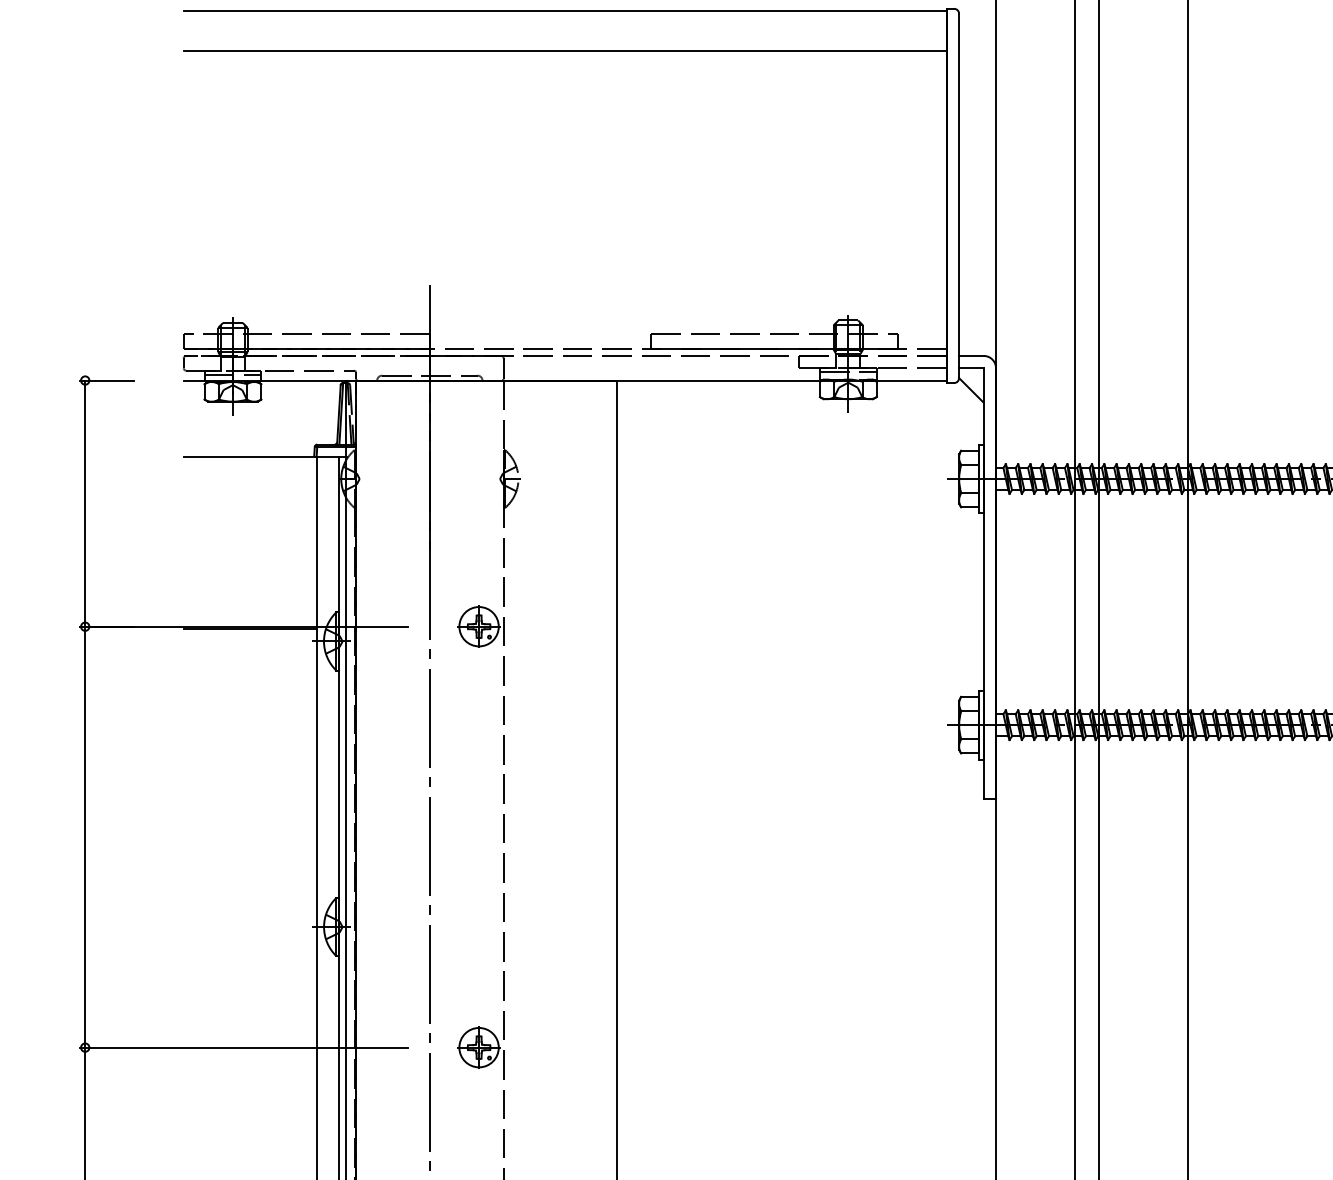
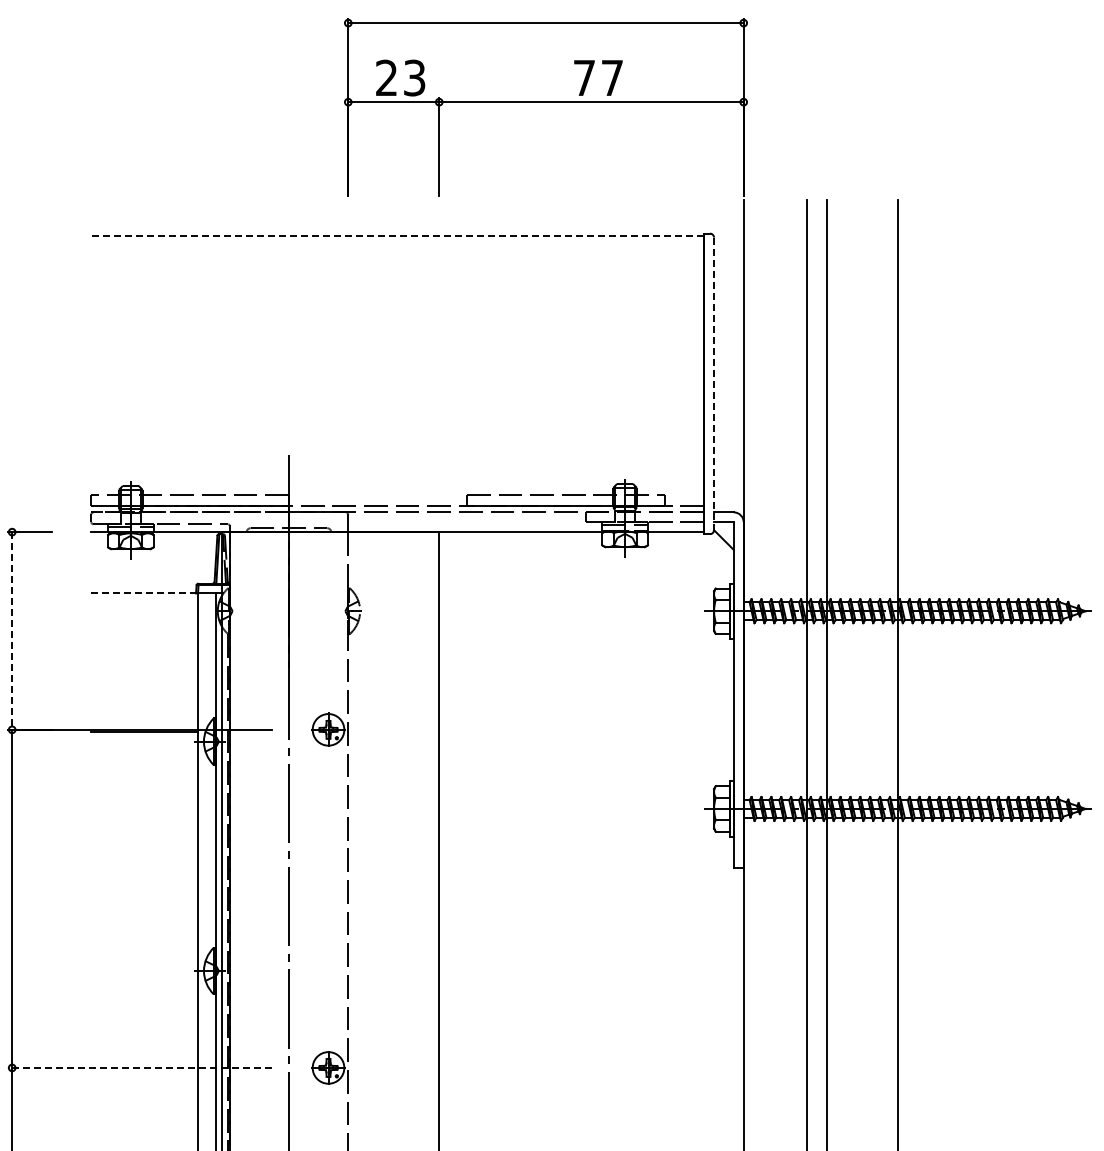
line: (564, 11) -> (397, 235), solid -> dashed
line: (564, 51) -> (397, 267), removed
line: (959, 196) -> (714, 384), solid -> dashed
line: (249, 456) -> (144, 593), solid -> dashed
line: (85, 504) -> (12, 631), solid -> dashed
line: (243, 1047) -> (139, 1067), solid -> dashed

